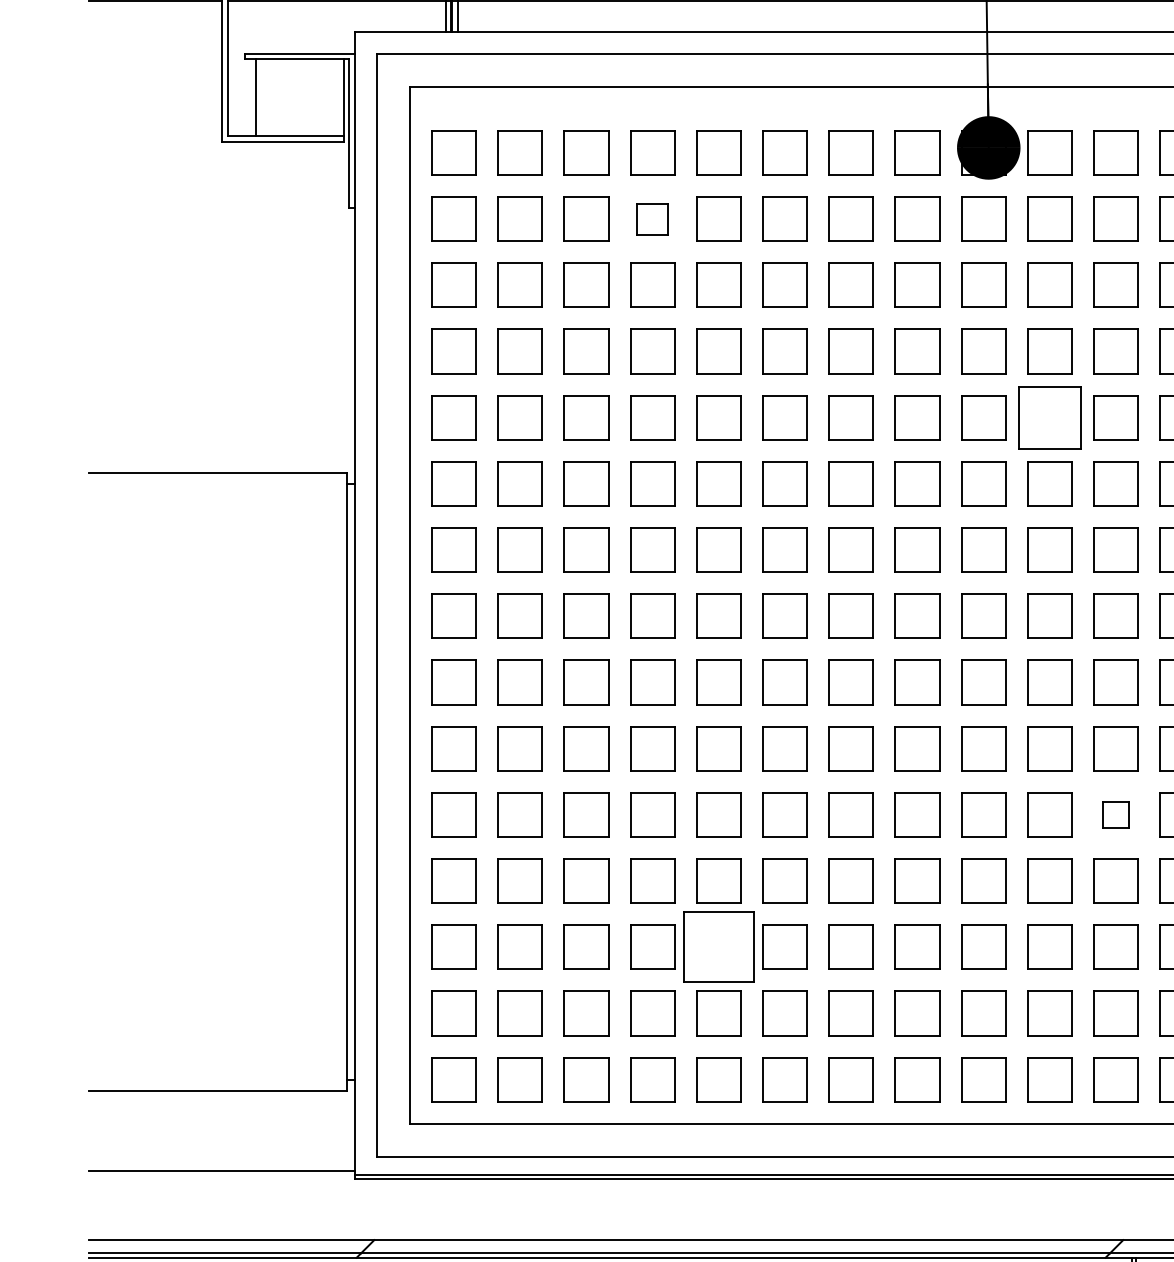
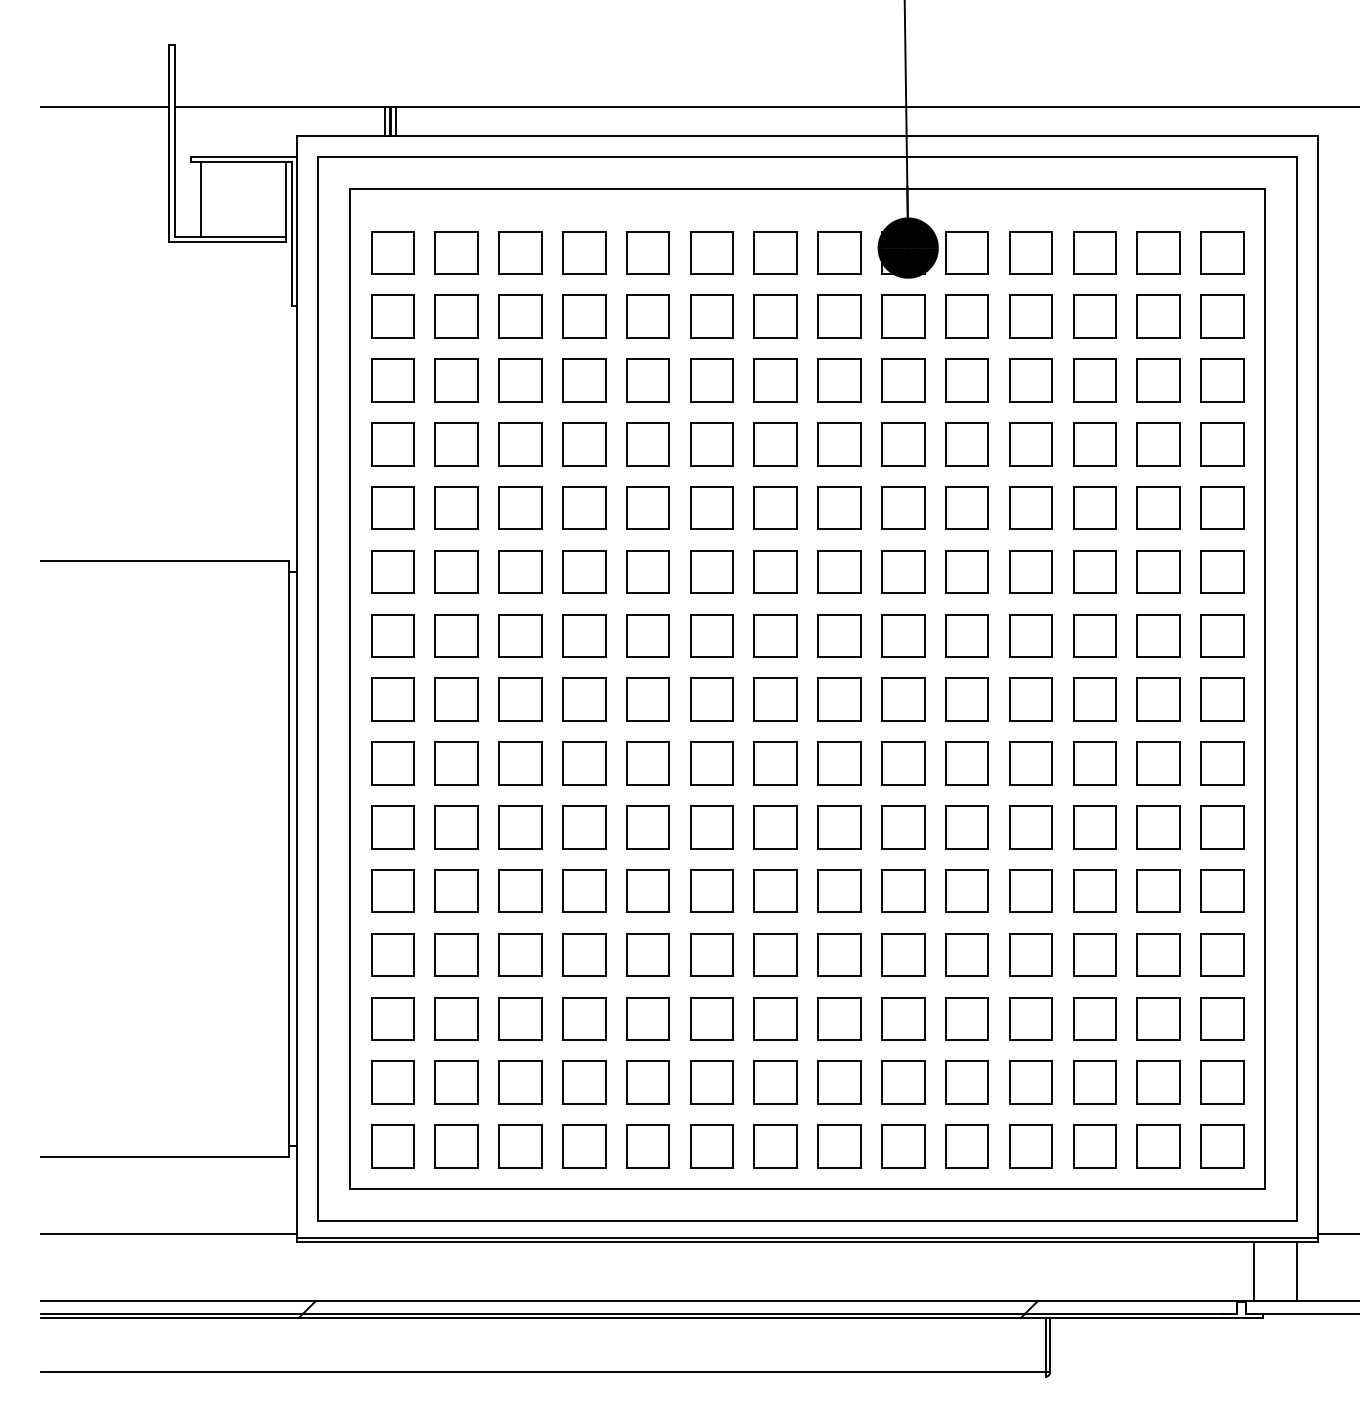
part: (652, 218) -> (584, 316), size x1.43
part: (1049, 417) -> (966, 507), size x0.71
part: (1115, 814) -> (1030, 890), size x1.67
part: (718, 947) -> (647, 1018), size x0.62

